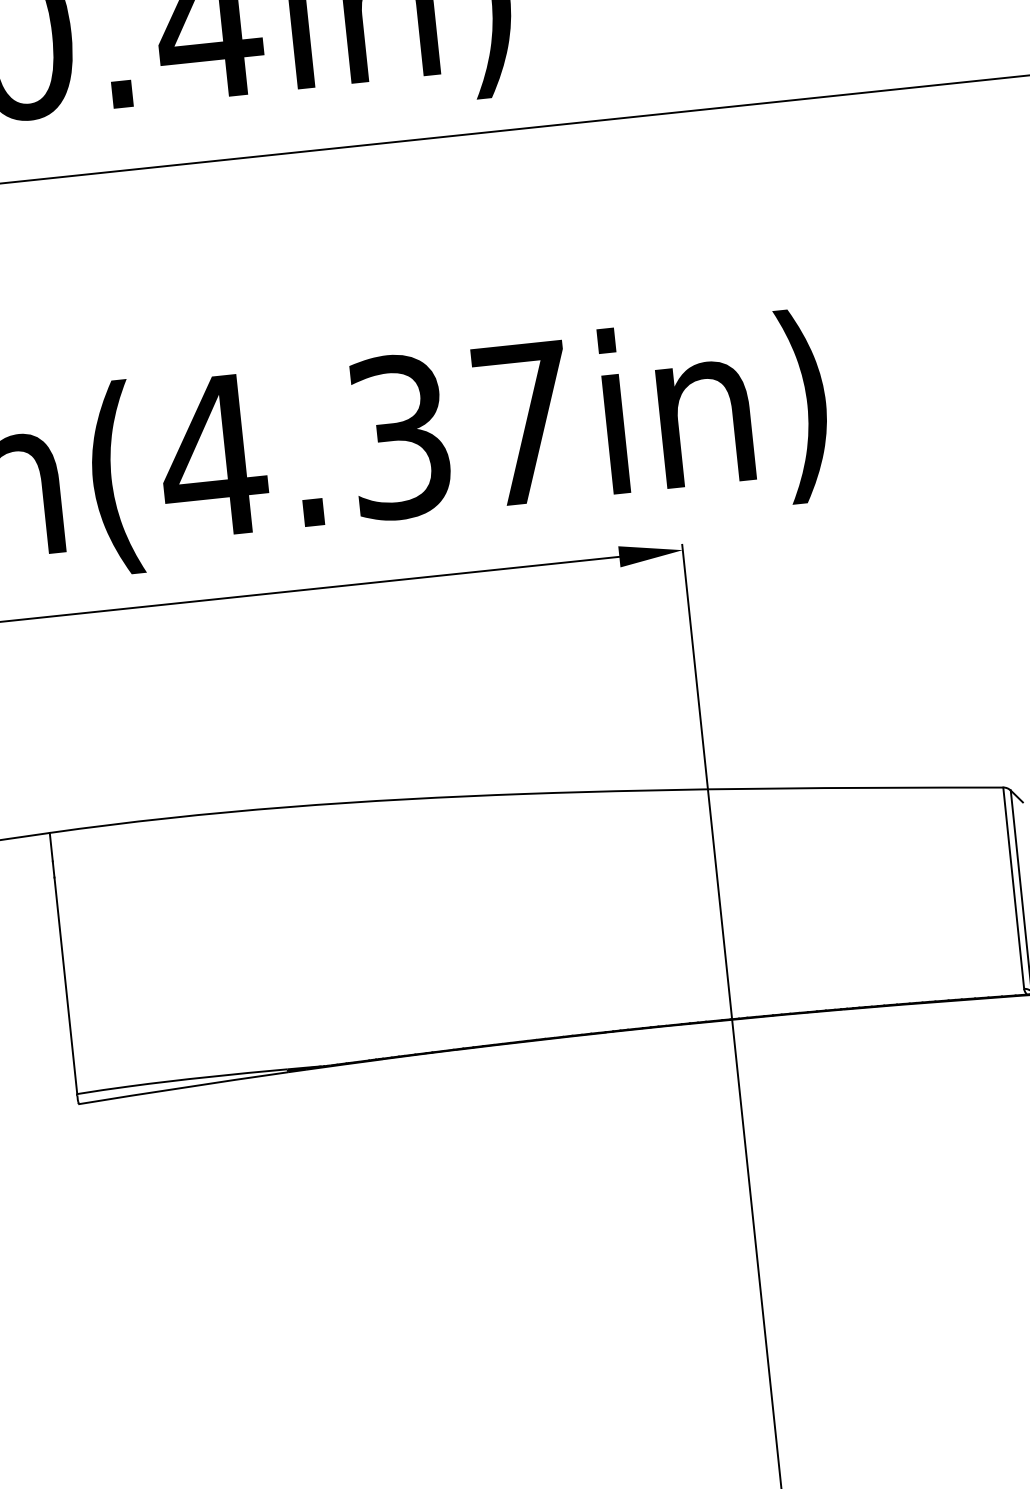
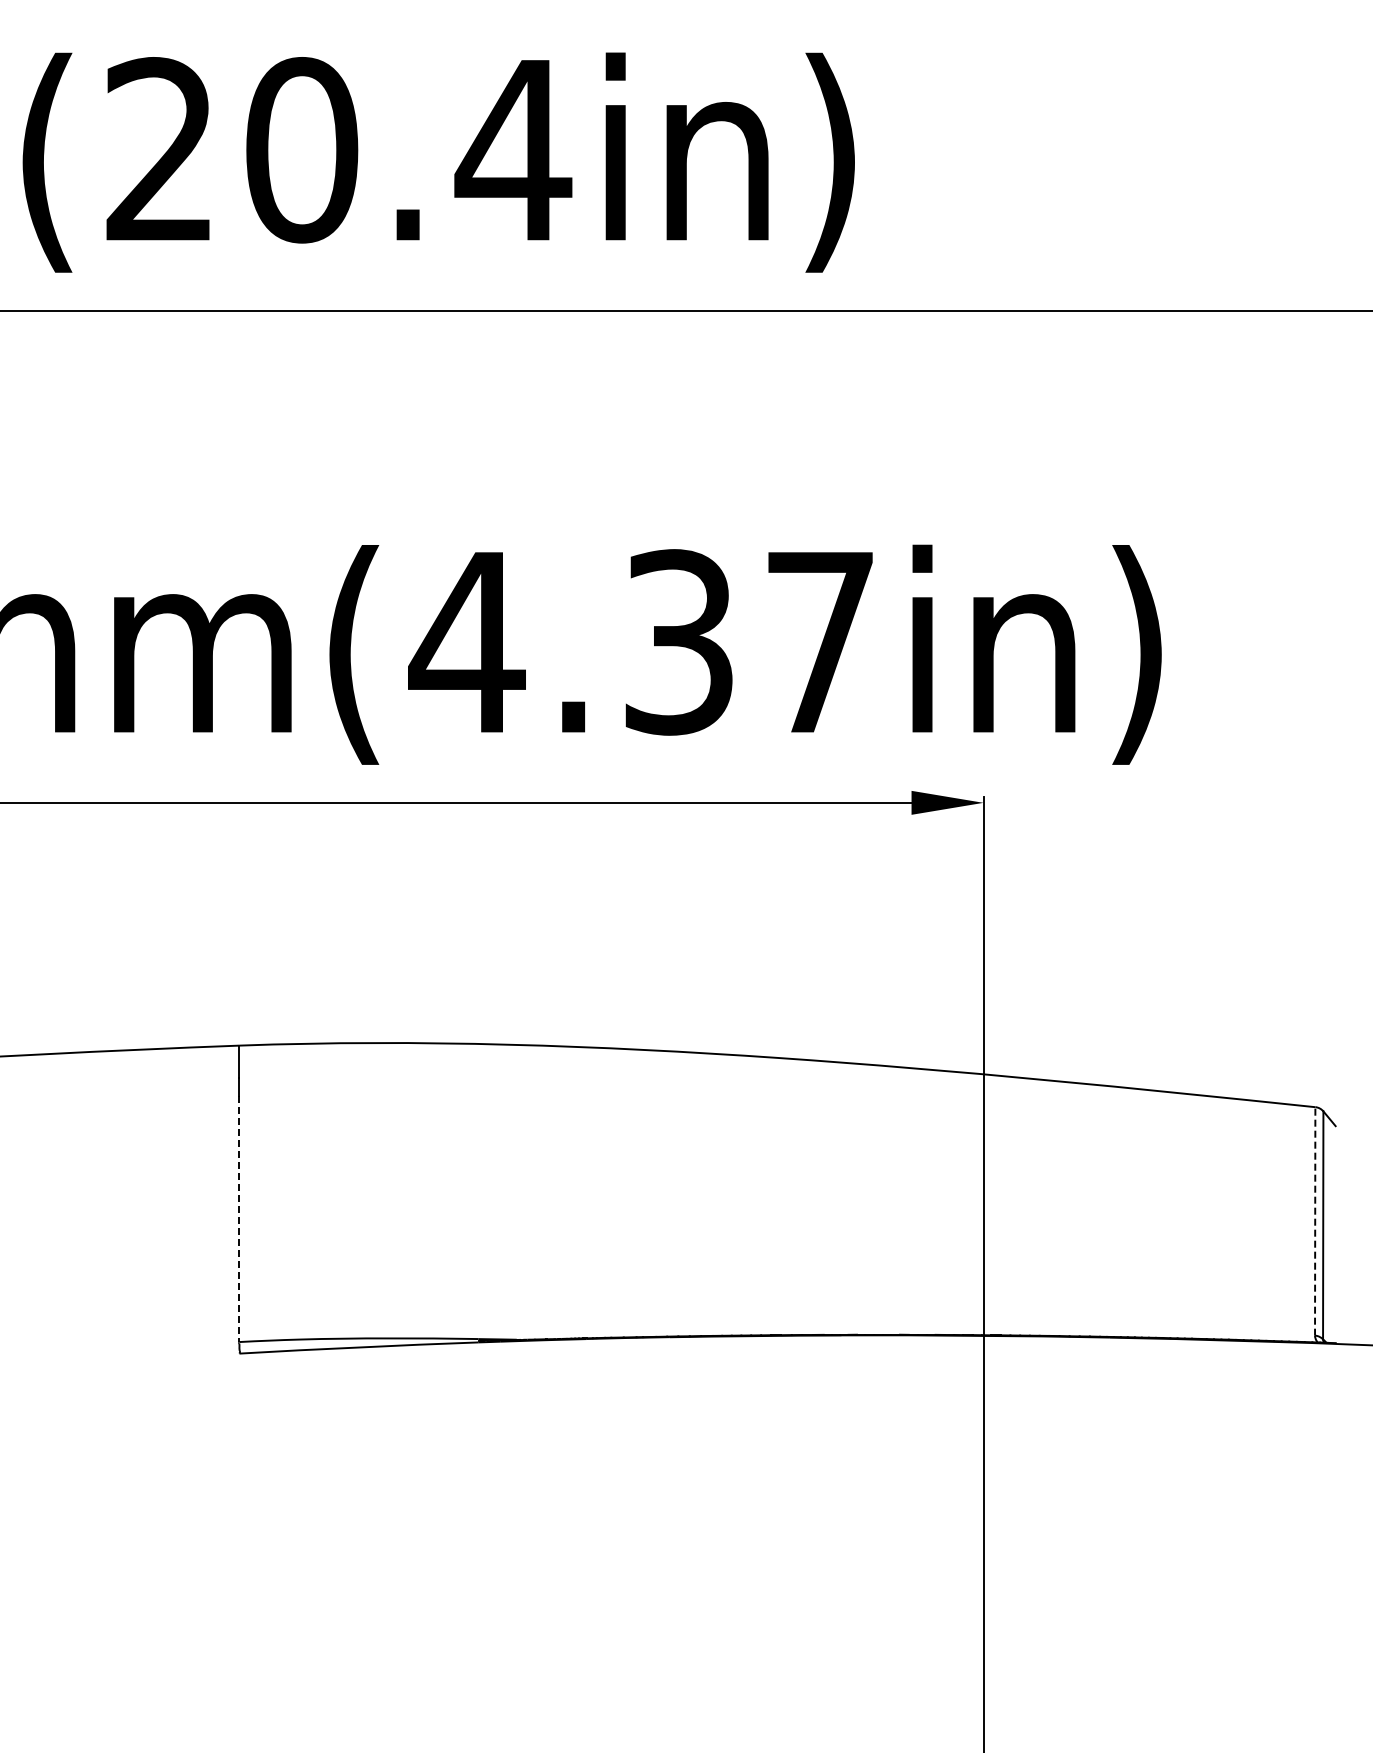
line: (1013, 887) -> (1315, 1220), solid -> dashed
line: (65, 986) -> (239, 1219), solid -> dashed

